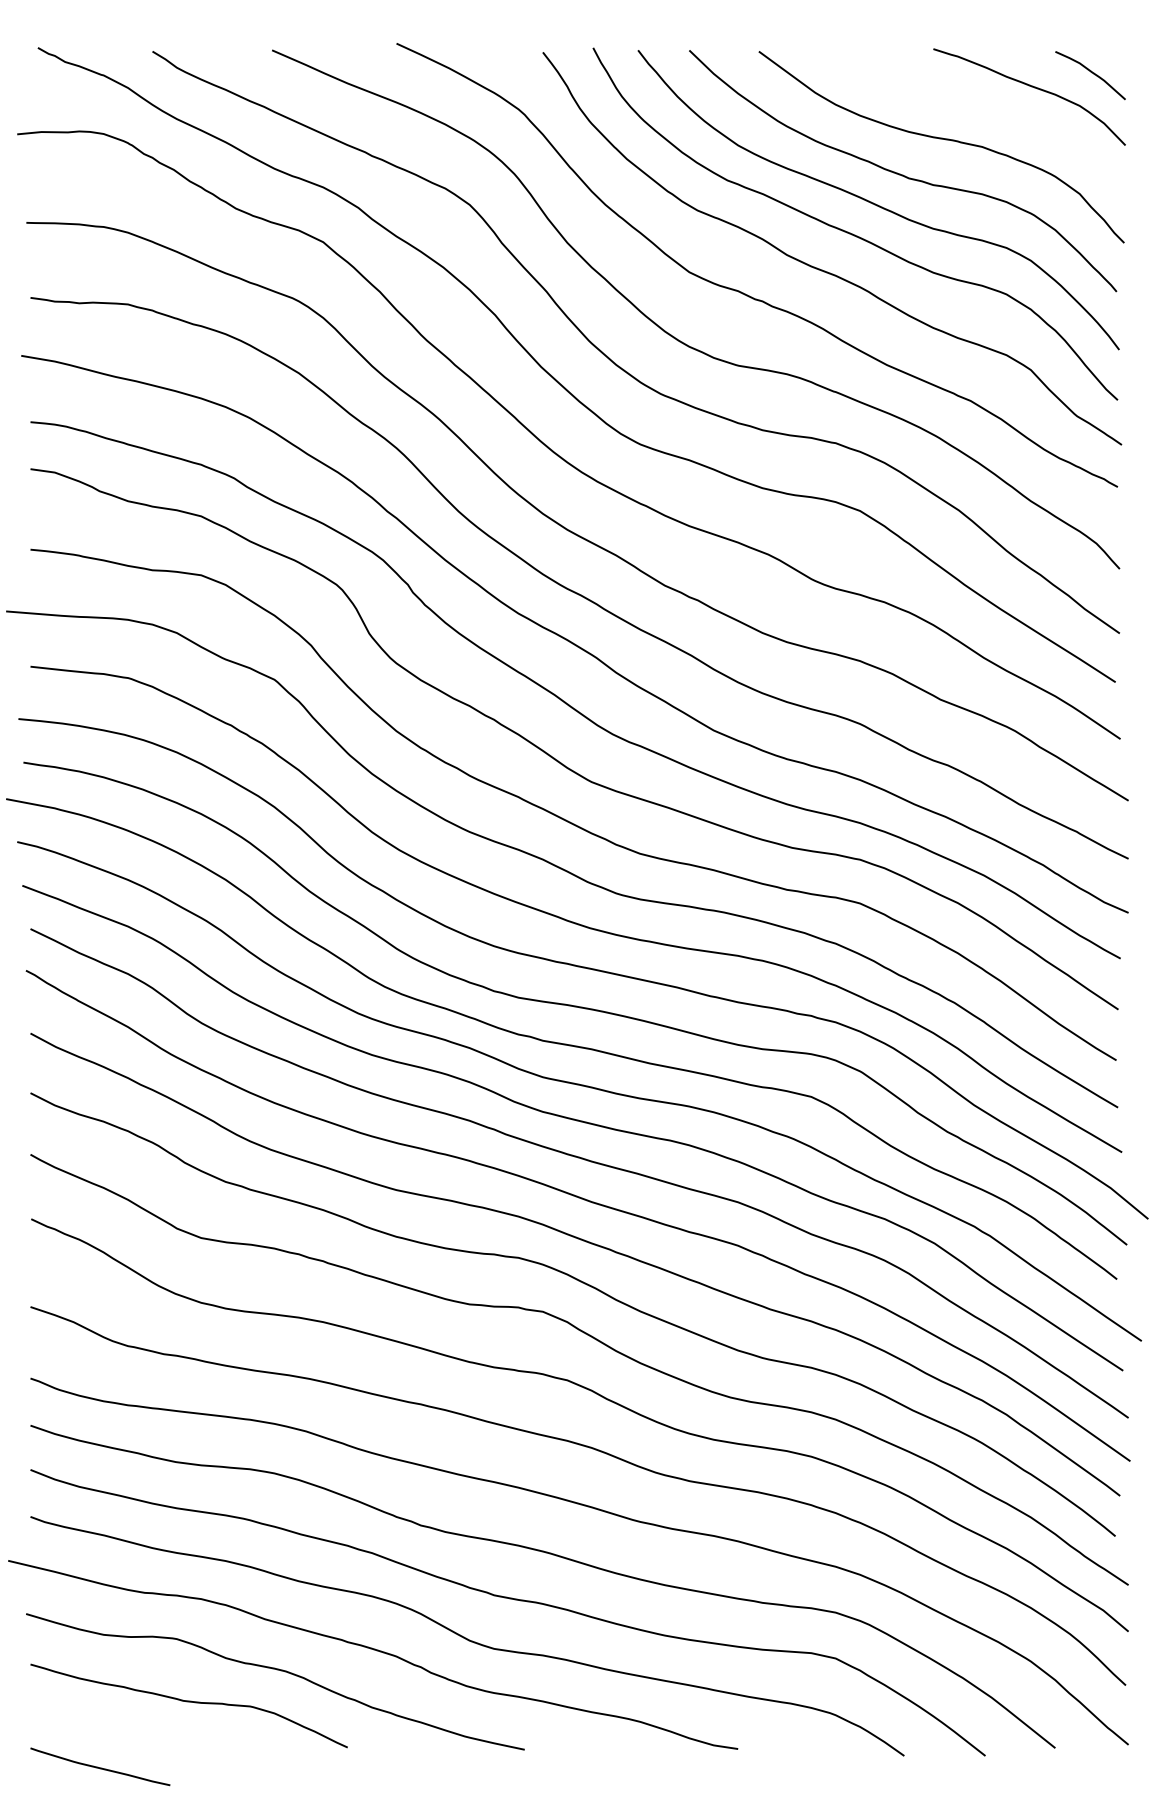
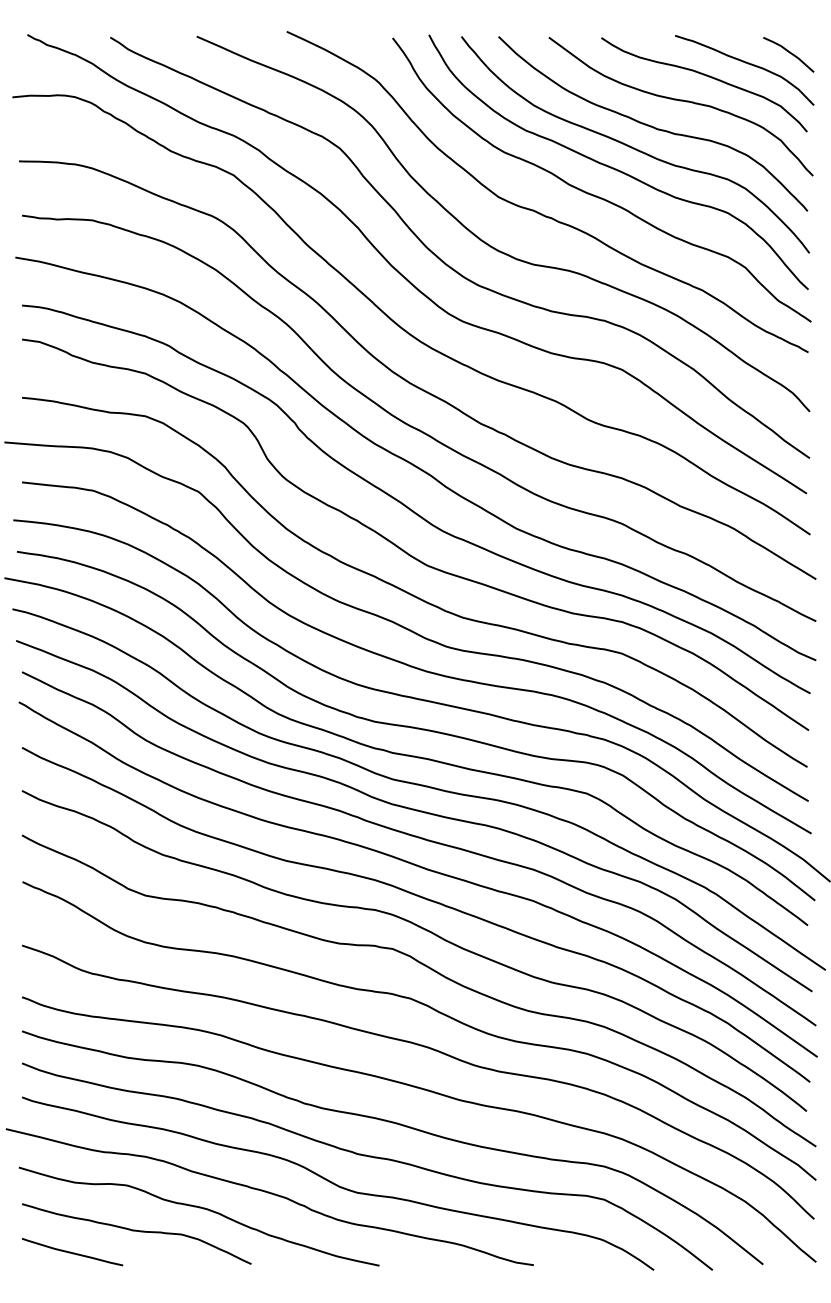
curve: (979, 106) -> (708, 77), added
curve: (100, 1767) -> (72, 1252), moved

